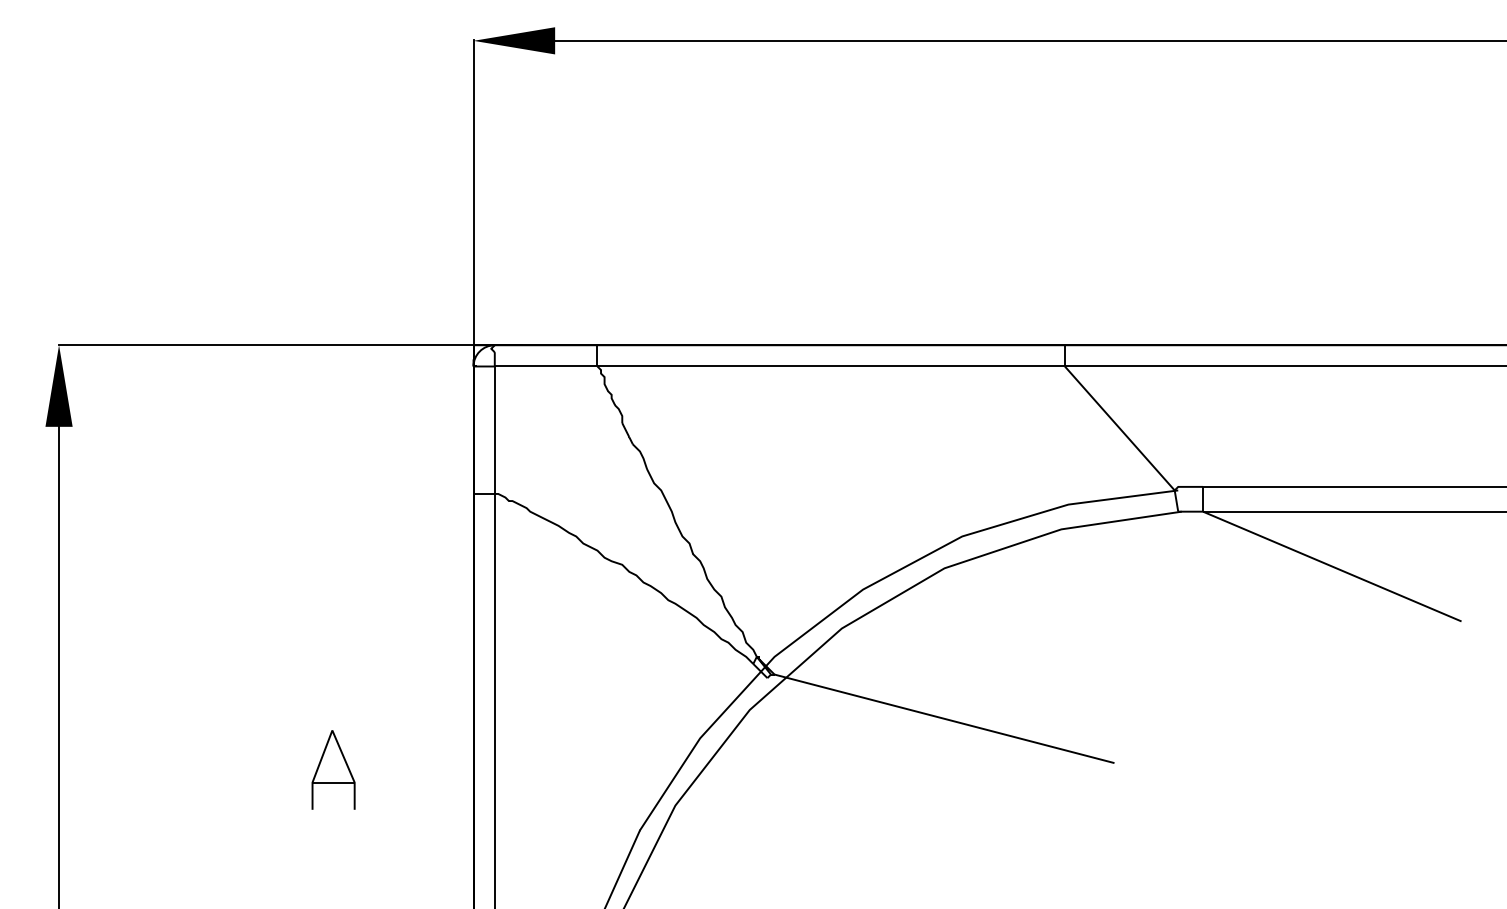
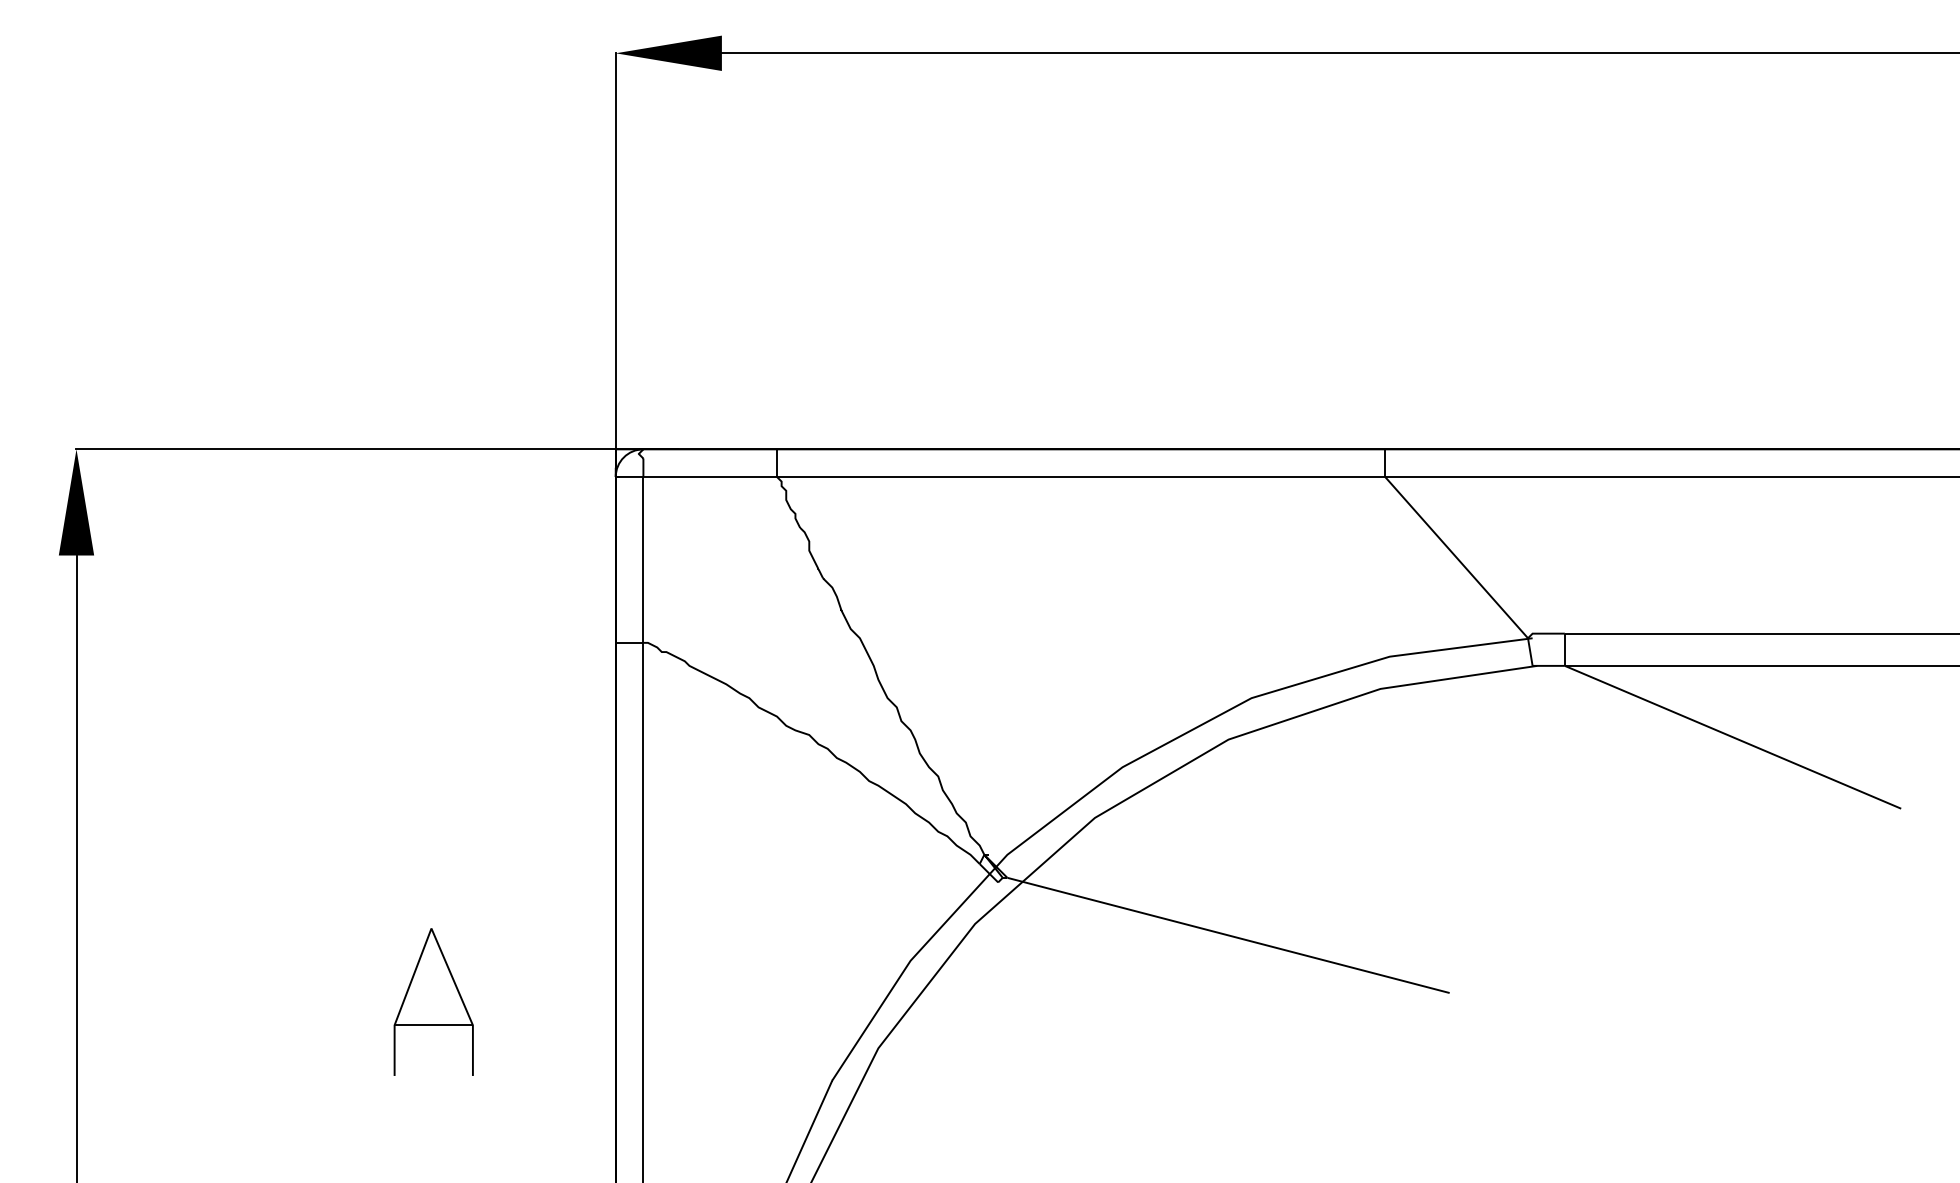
part: (333, 769) -> (433, 1001), size x1.43

